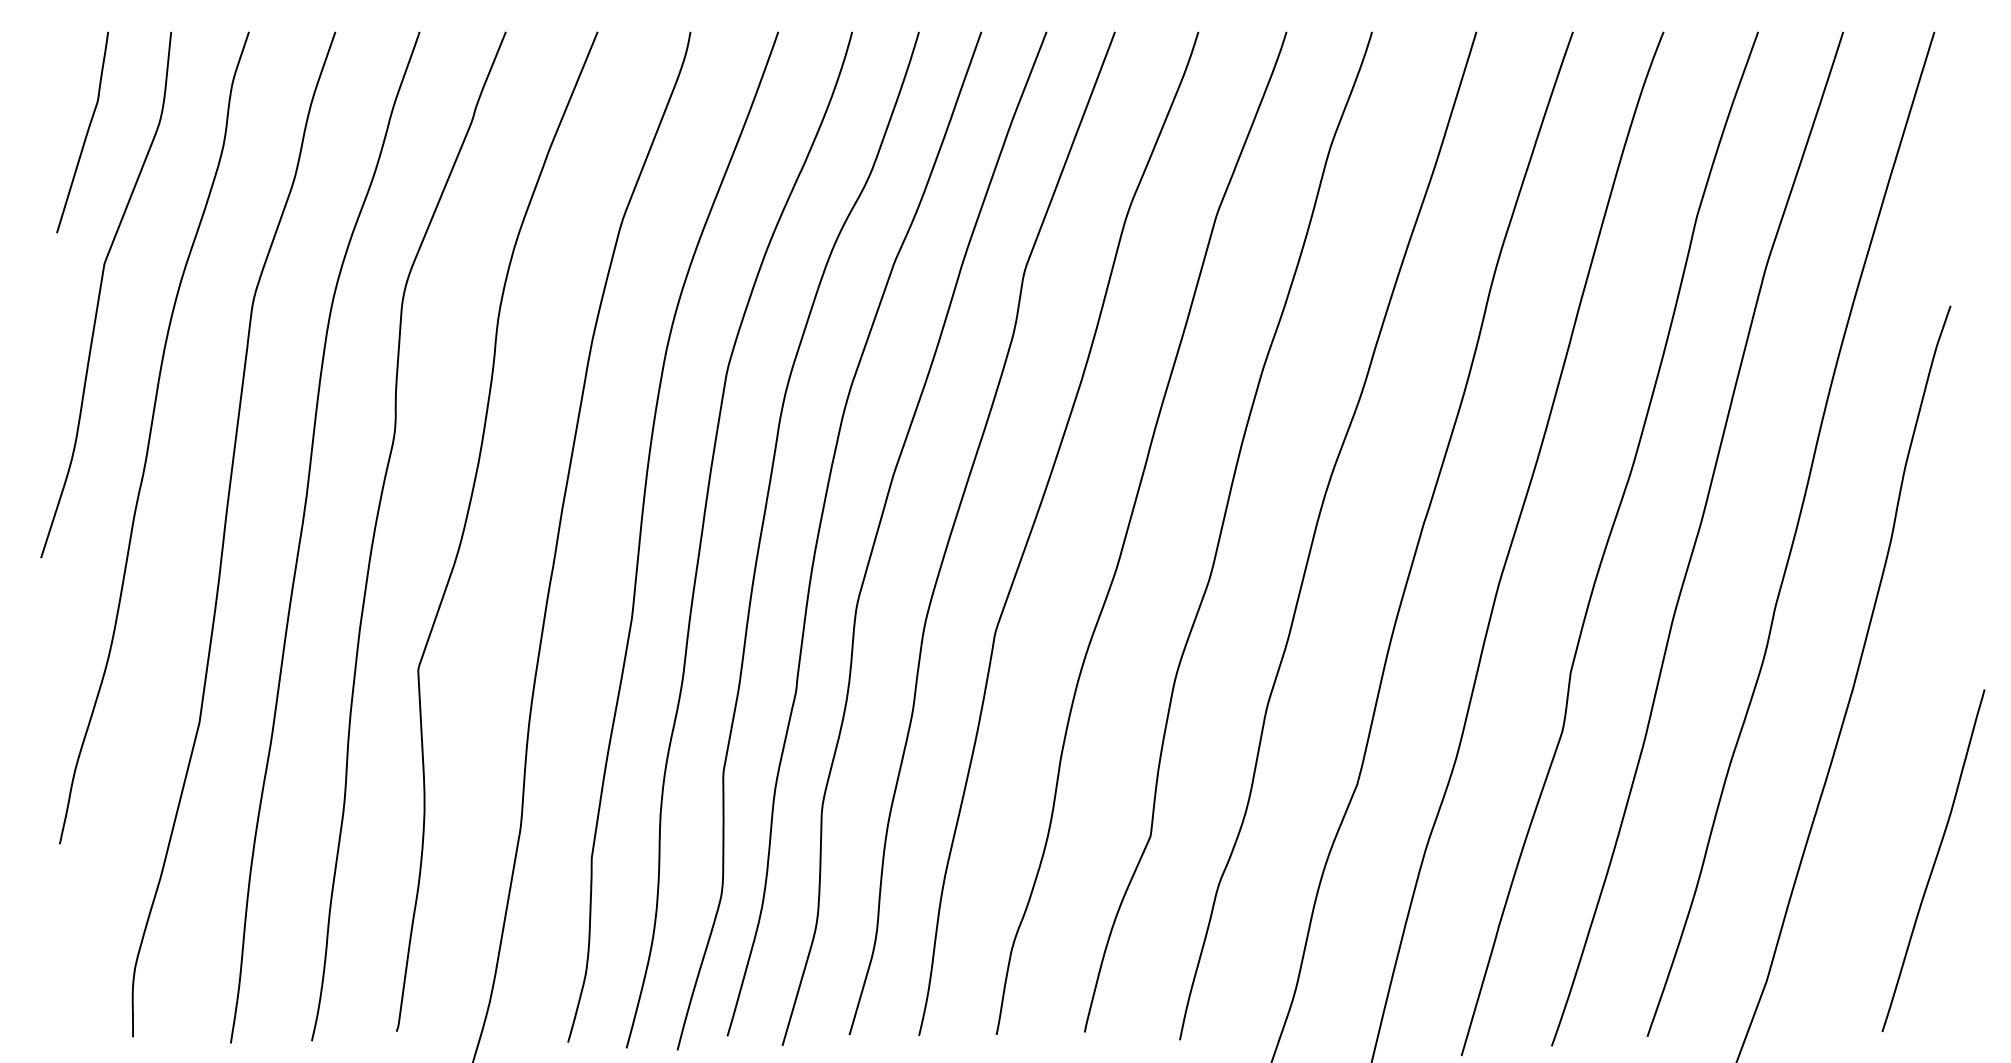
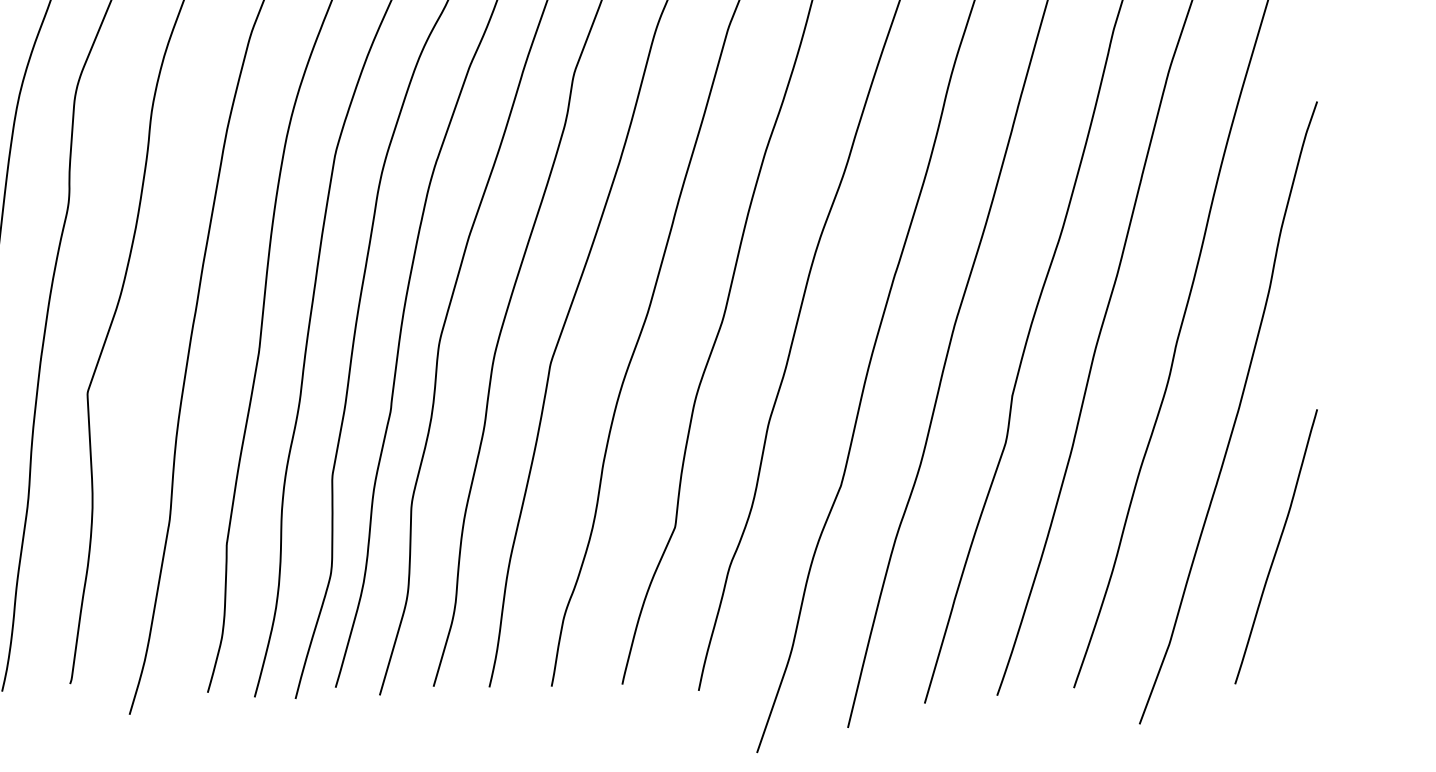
curve: (1934, 860) -> (1277, 546), moved

